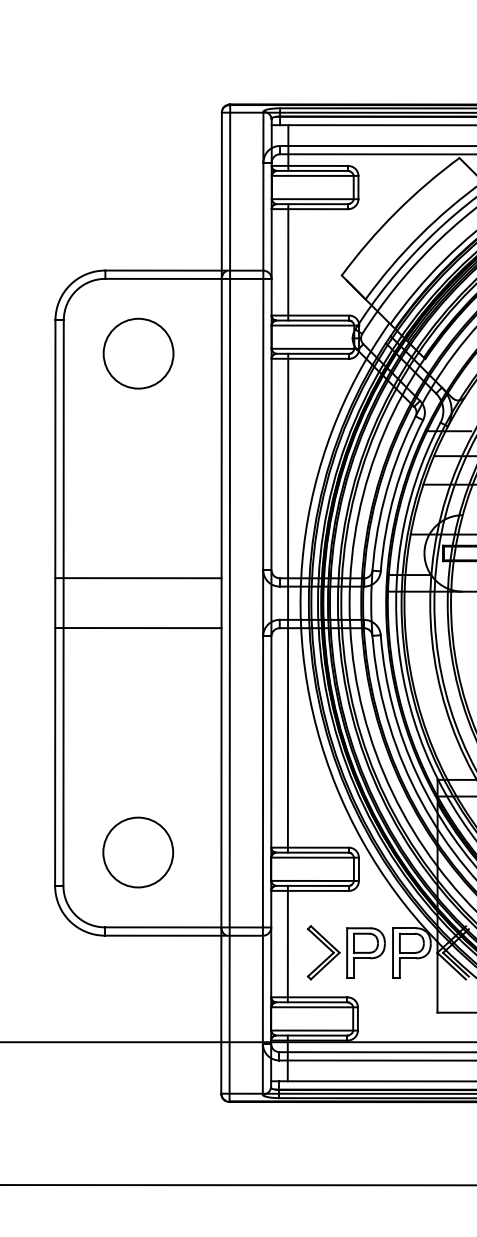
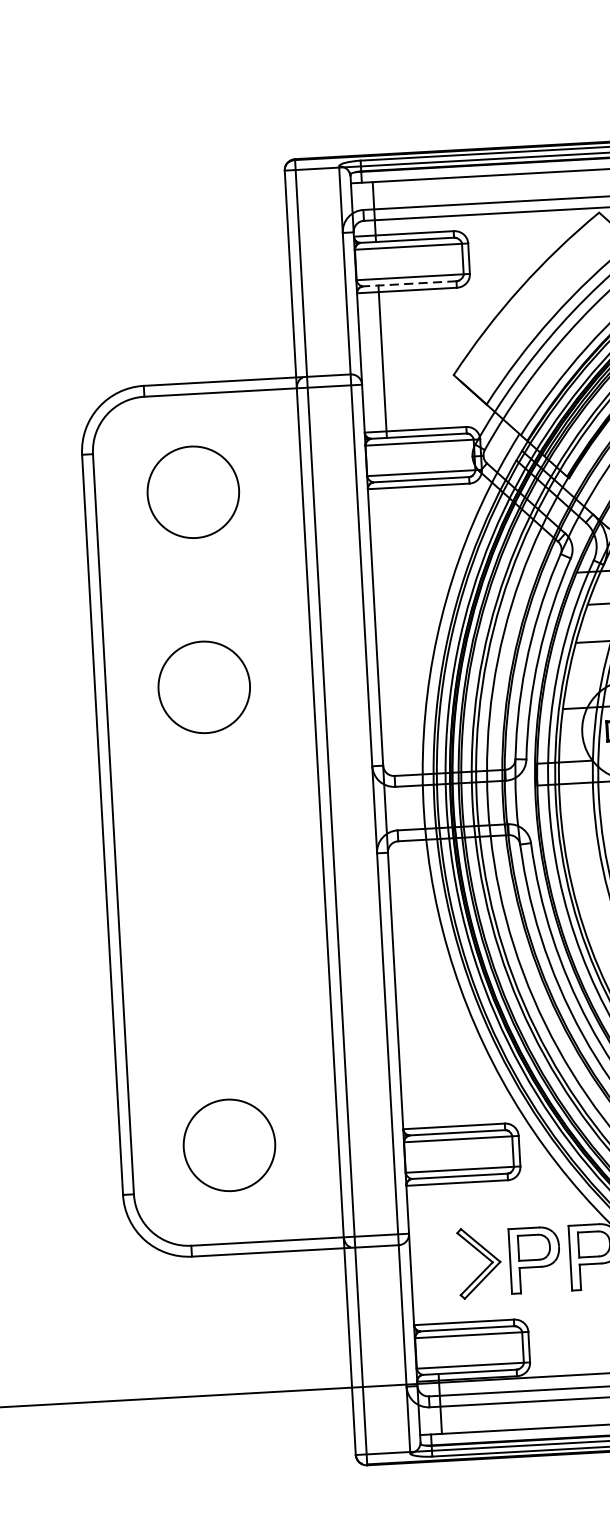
line: (312, 204) -> (410, 284), solid -> dashed
circle: (138, 502) -> (204, 687), added
line: (138, 578) -> (209, 786), removed
line: (287, 602) -> (406, 807), removed
line: (138, 628) -> (213, 852), removed
line: (287, 943) -> (431, 1253), removed

